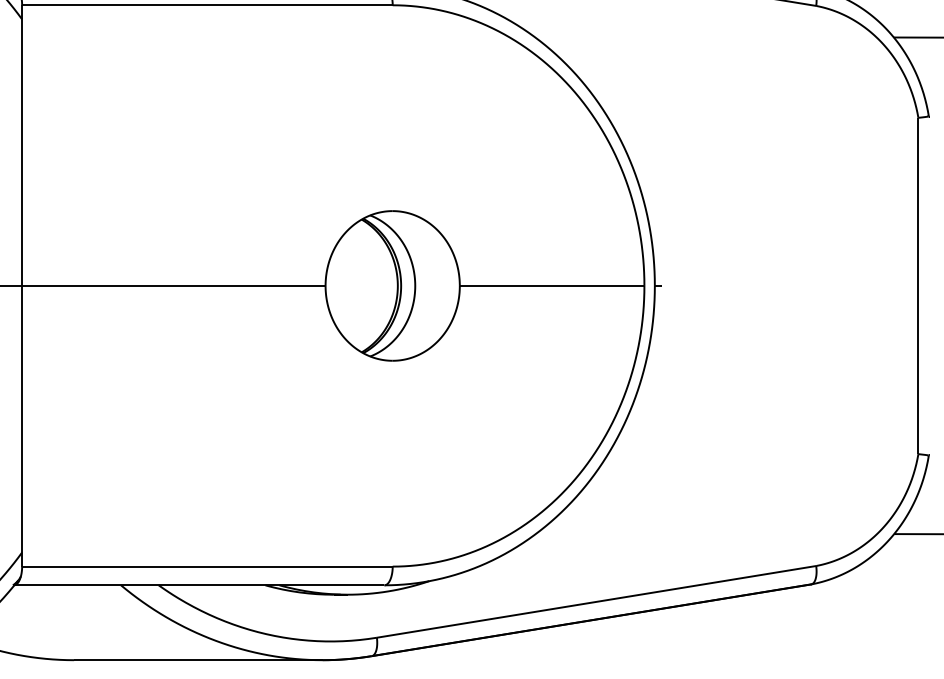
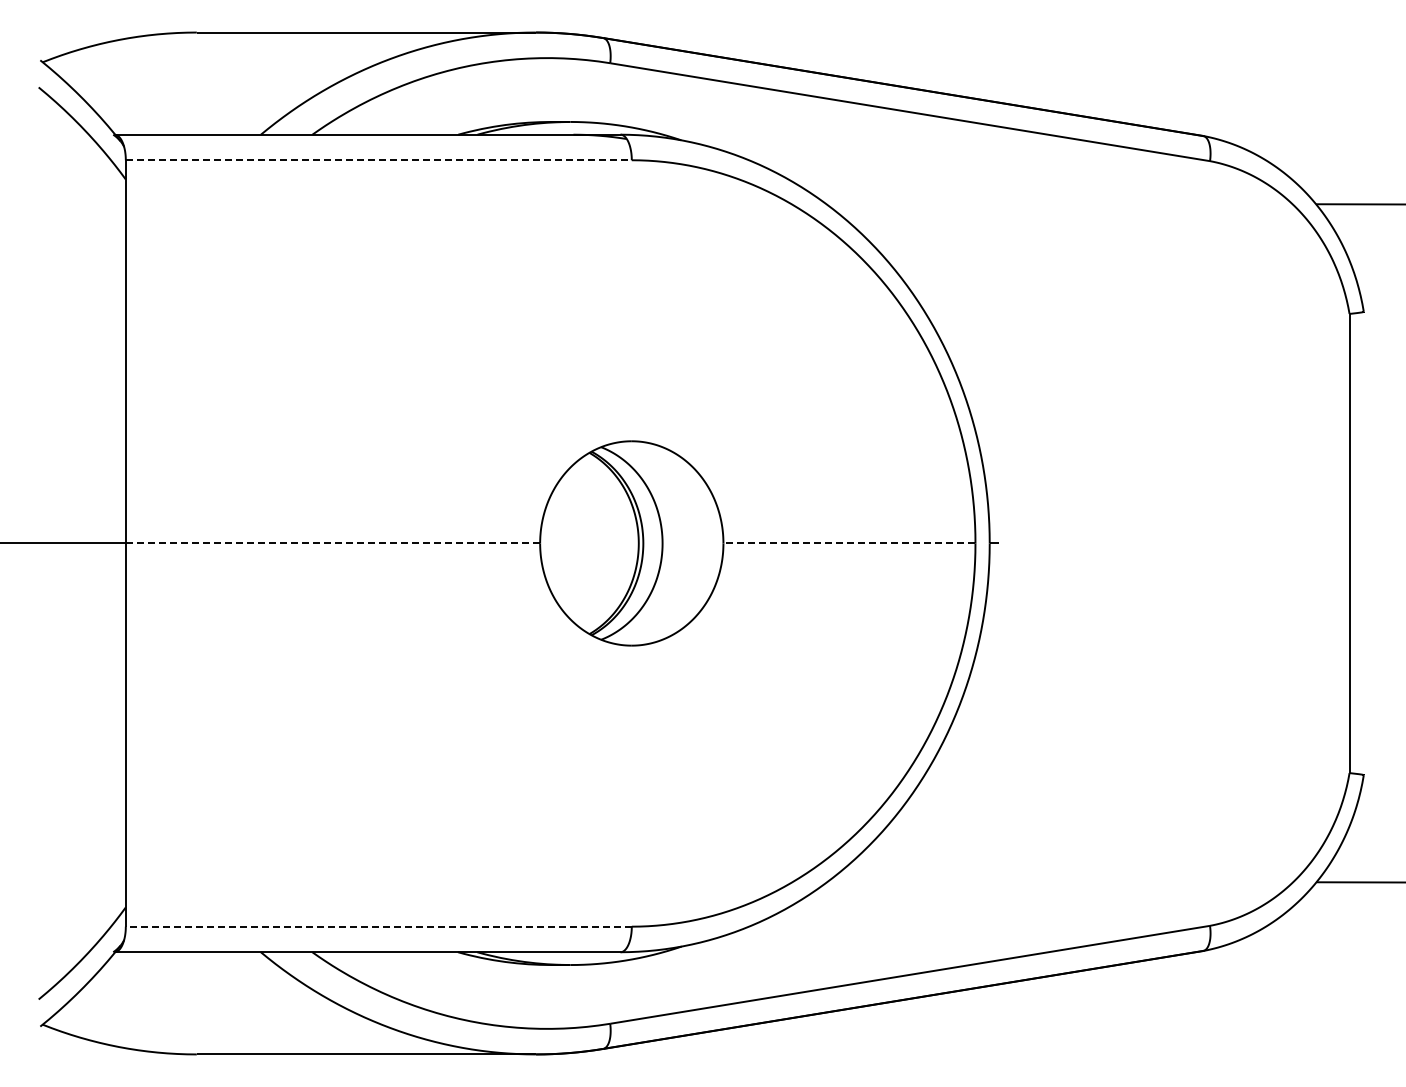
line: (207, 5) -> (378, 160), solid -> dashed
line: (173, 285) -> (332, 543), solid -> dashed
line: (551, 285) -> (848, 543), solid -> dashed
line: (207, 566) -> (378, 926), solid -> dashed

